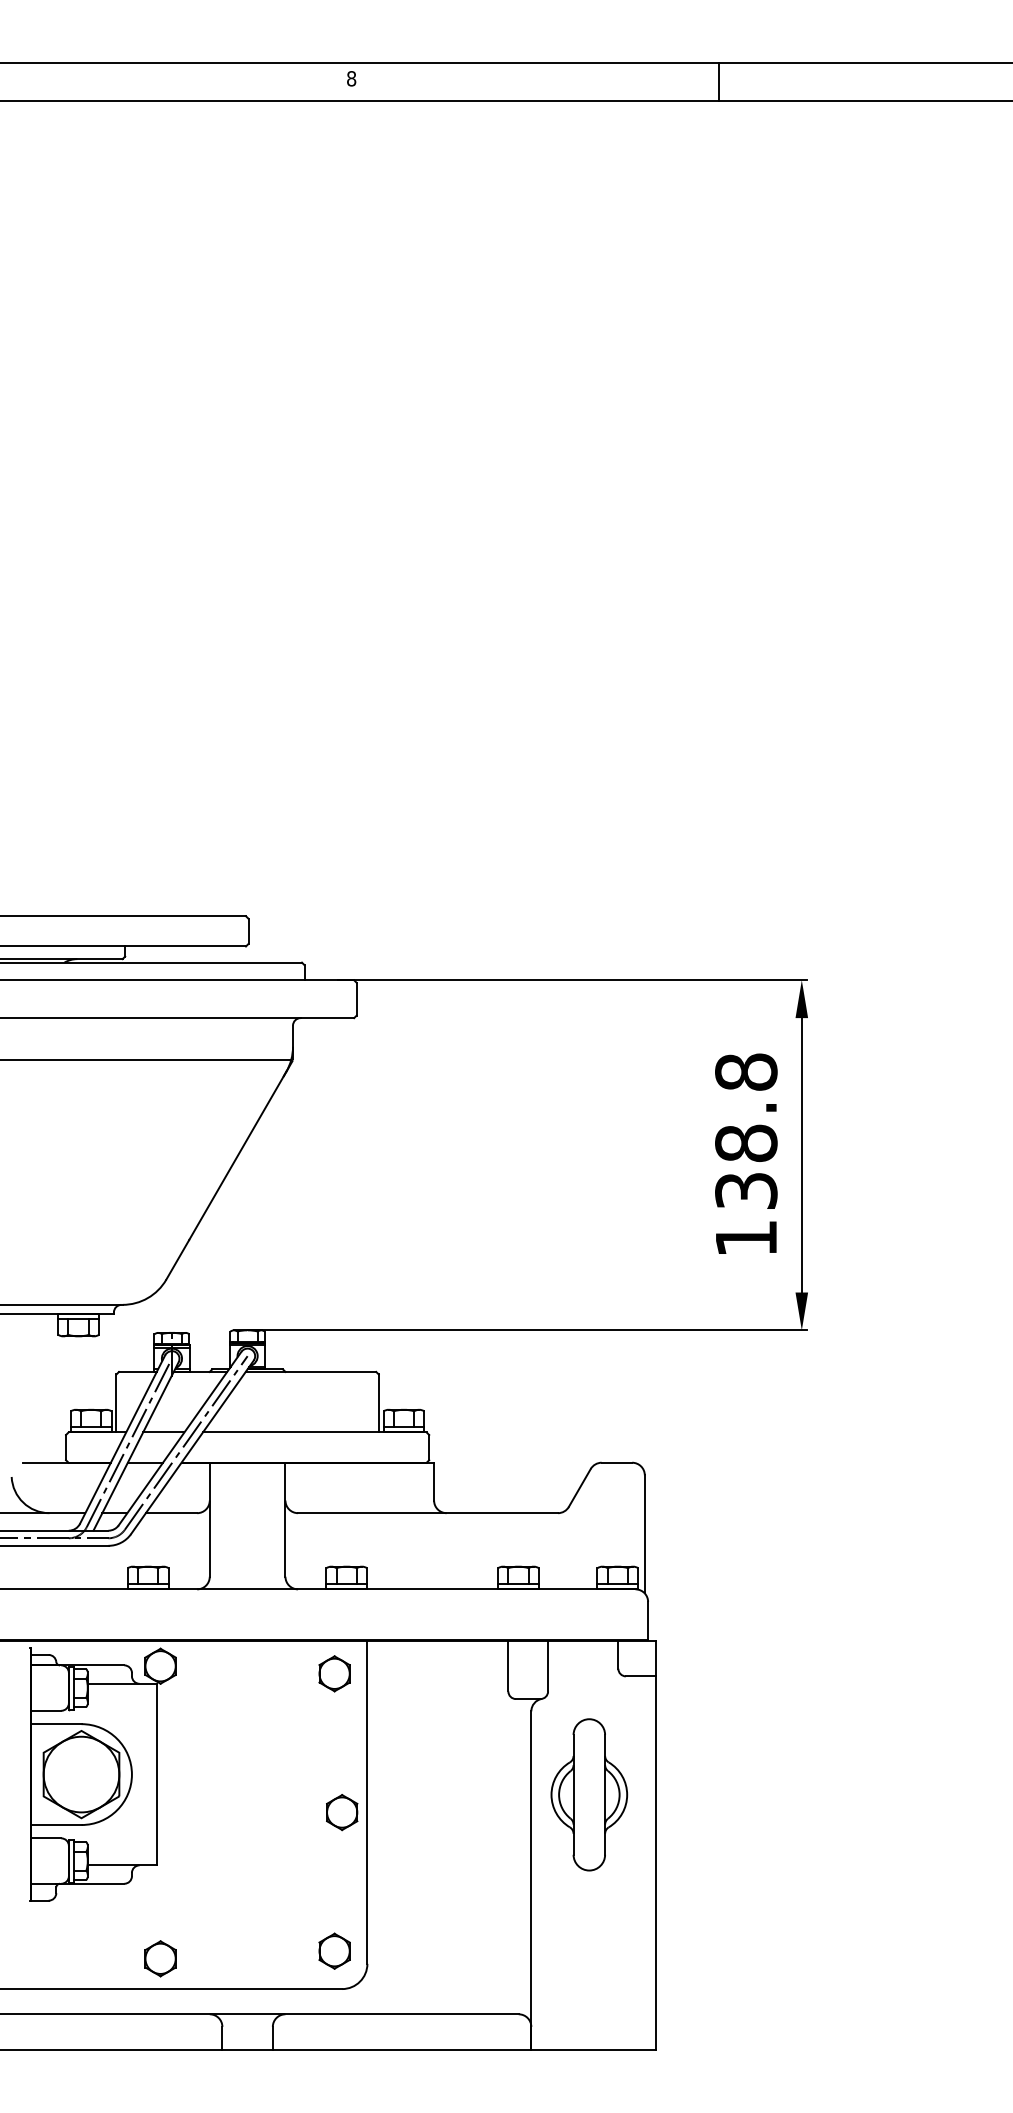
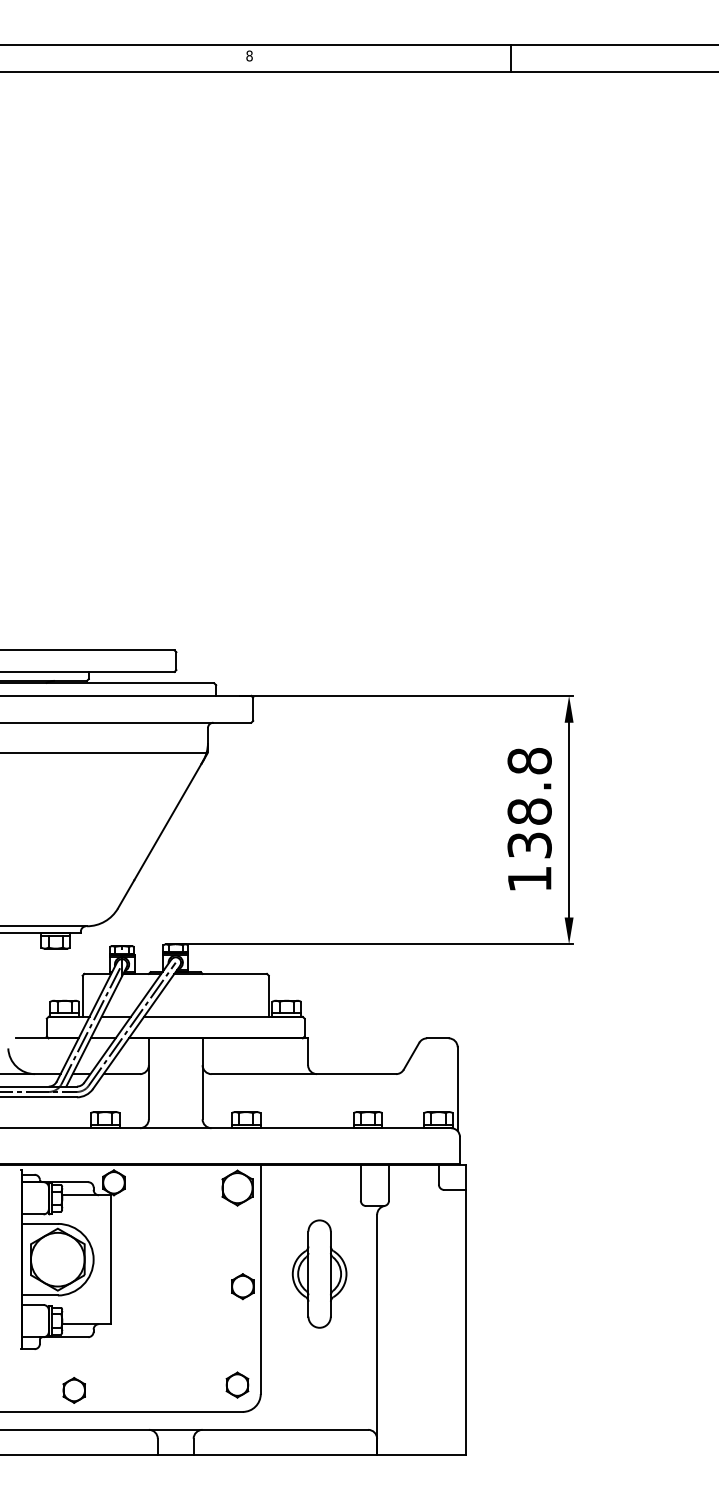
part: (334, 1673) -> (237, 1187), size x1.4
part: (589, 1794) -> (319, 1273), moved
part: (160, 1958) -> (74, 1390), moved

